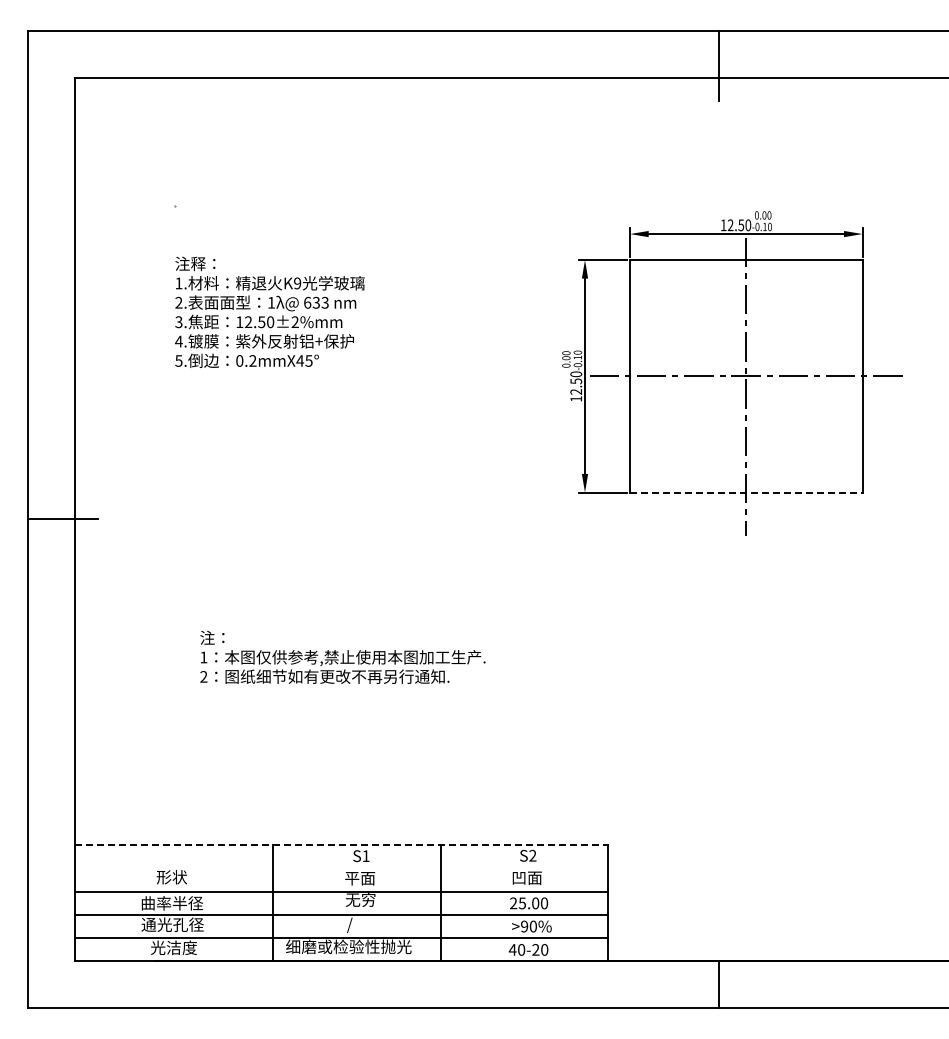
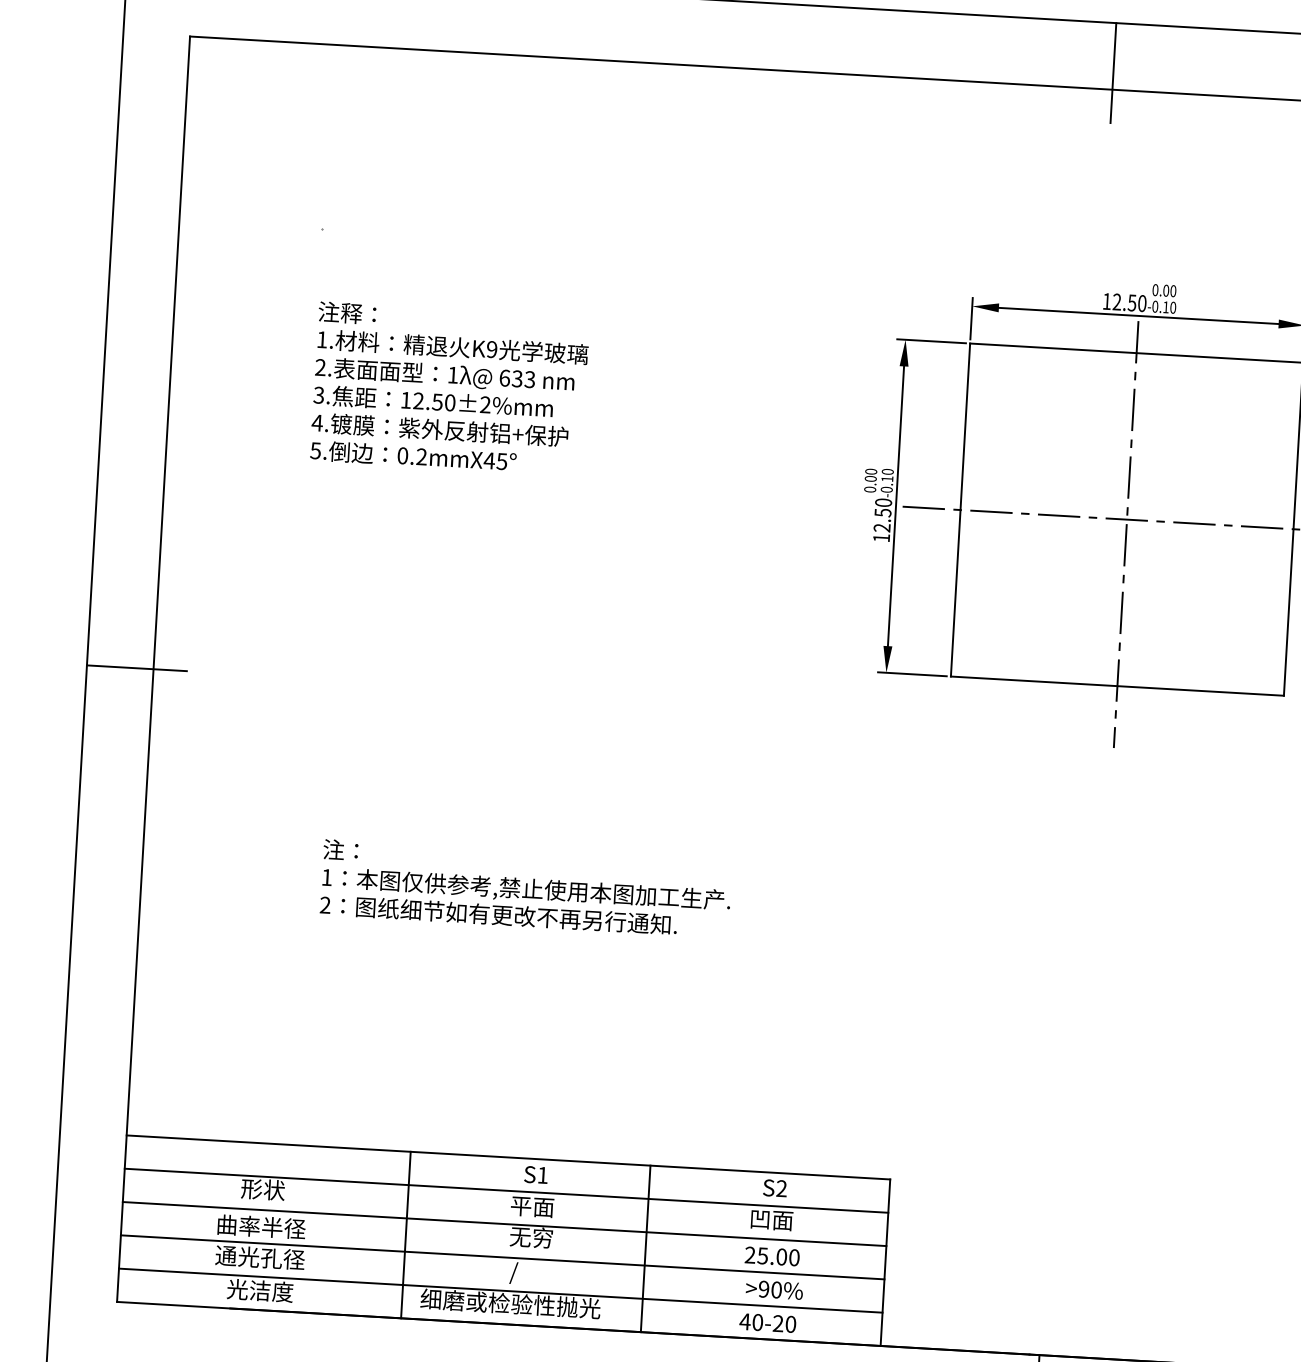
line: (746, 492) -> (1117, 686), dashed -> solid
line: (341, 845) -> (508, 1158), dashed -> solid
line: (341, 868) -> (506, 1191), added

